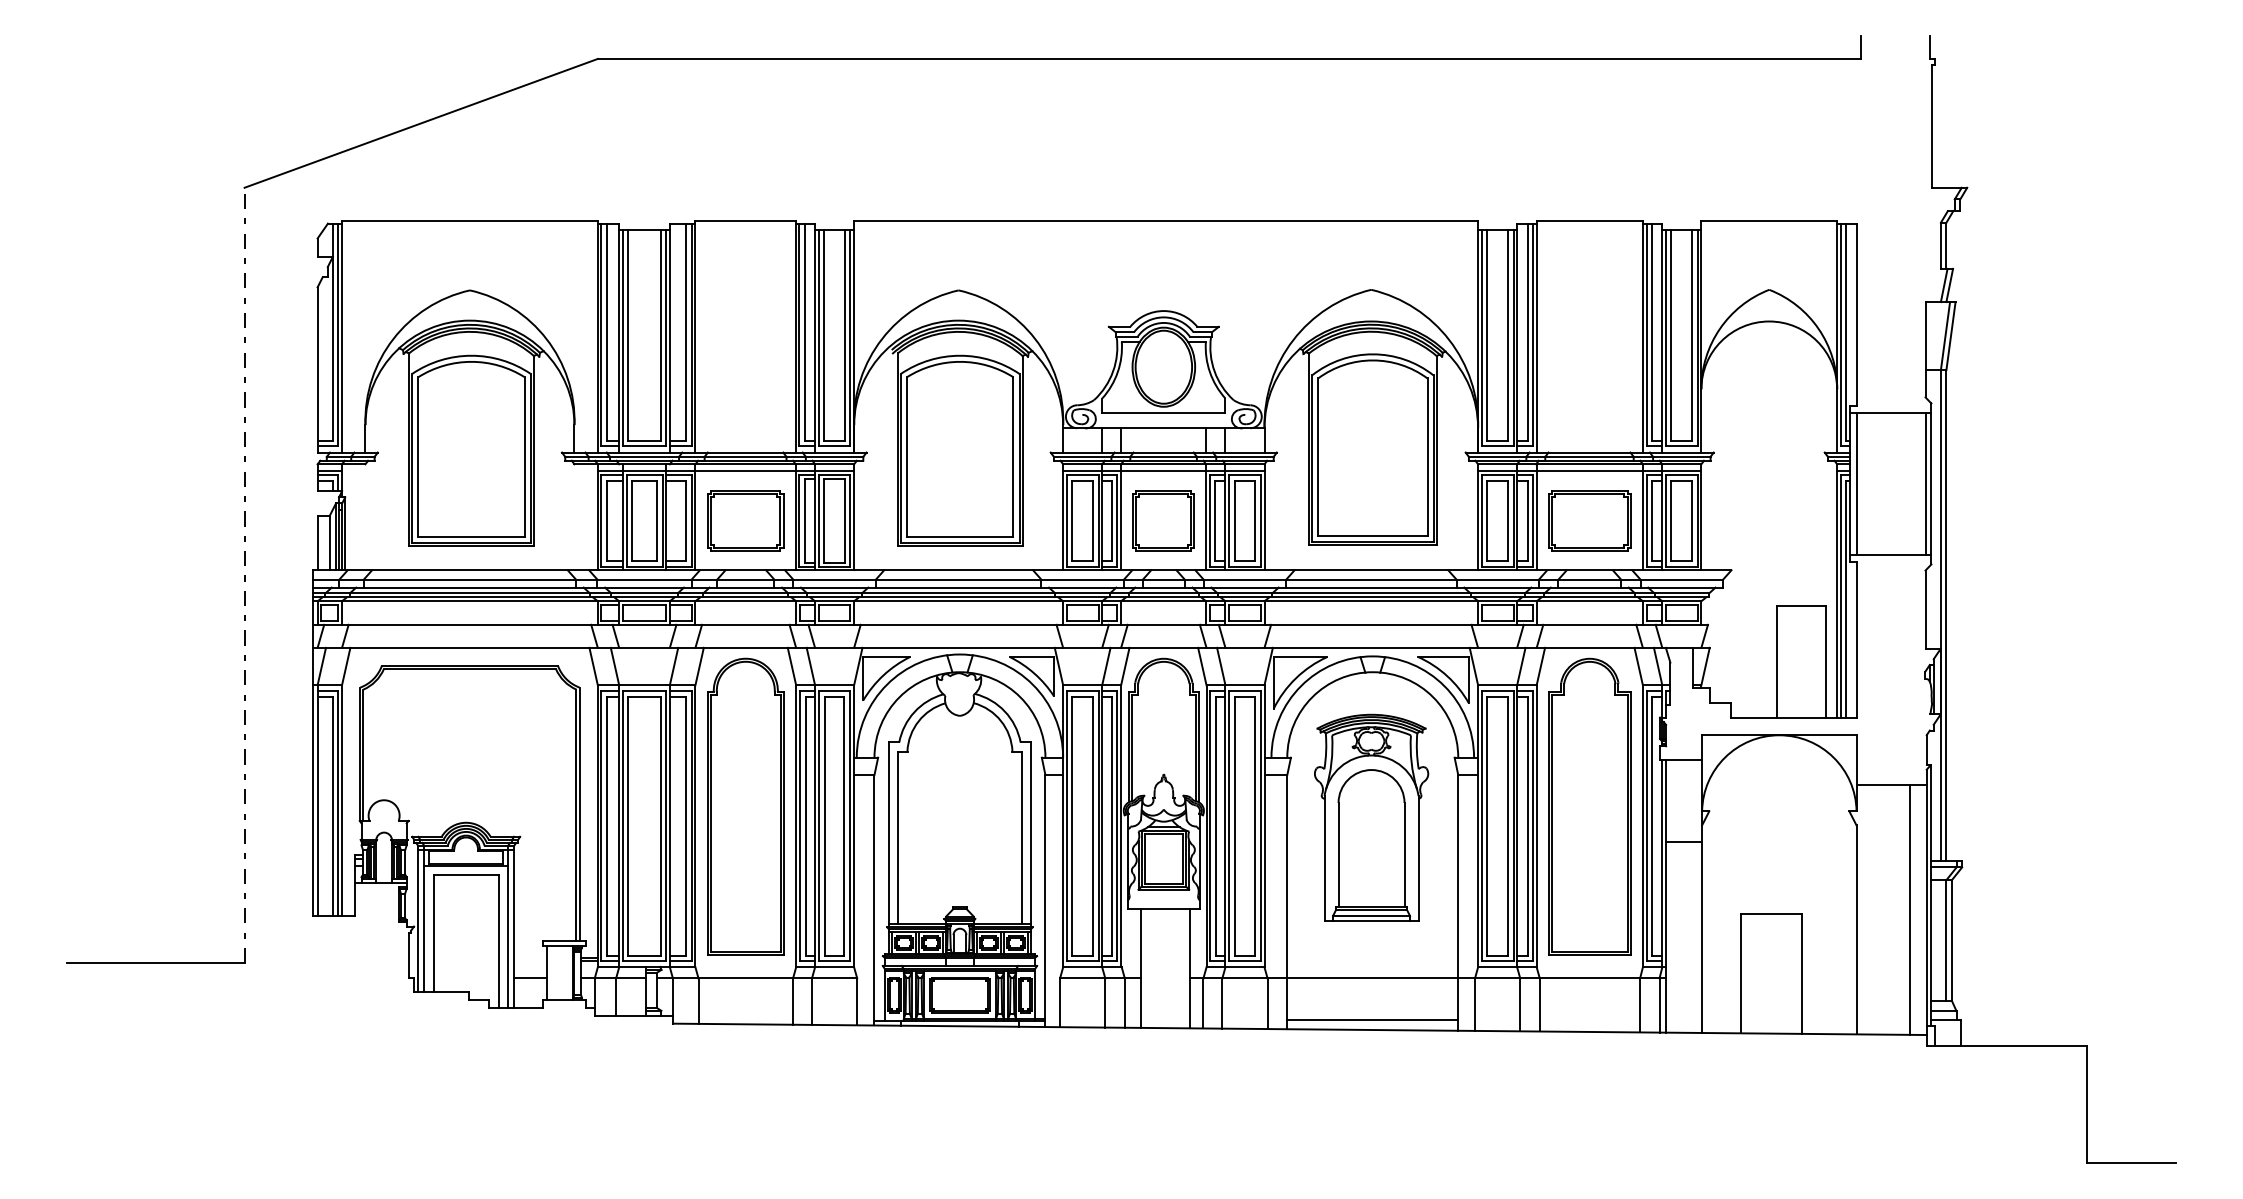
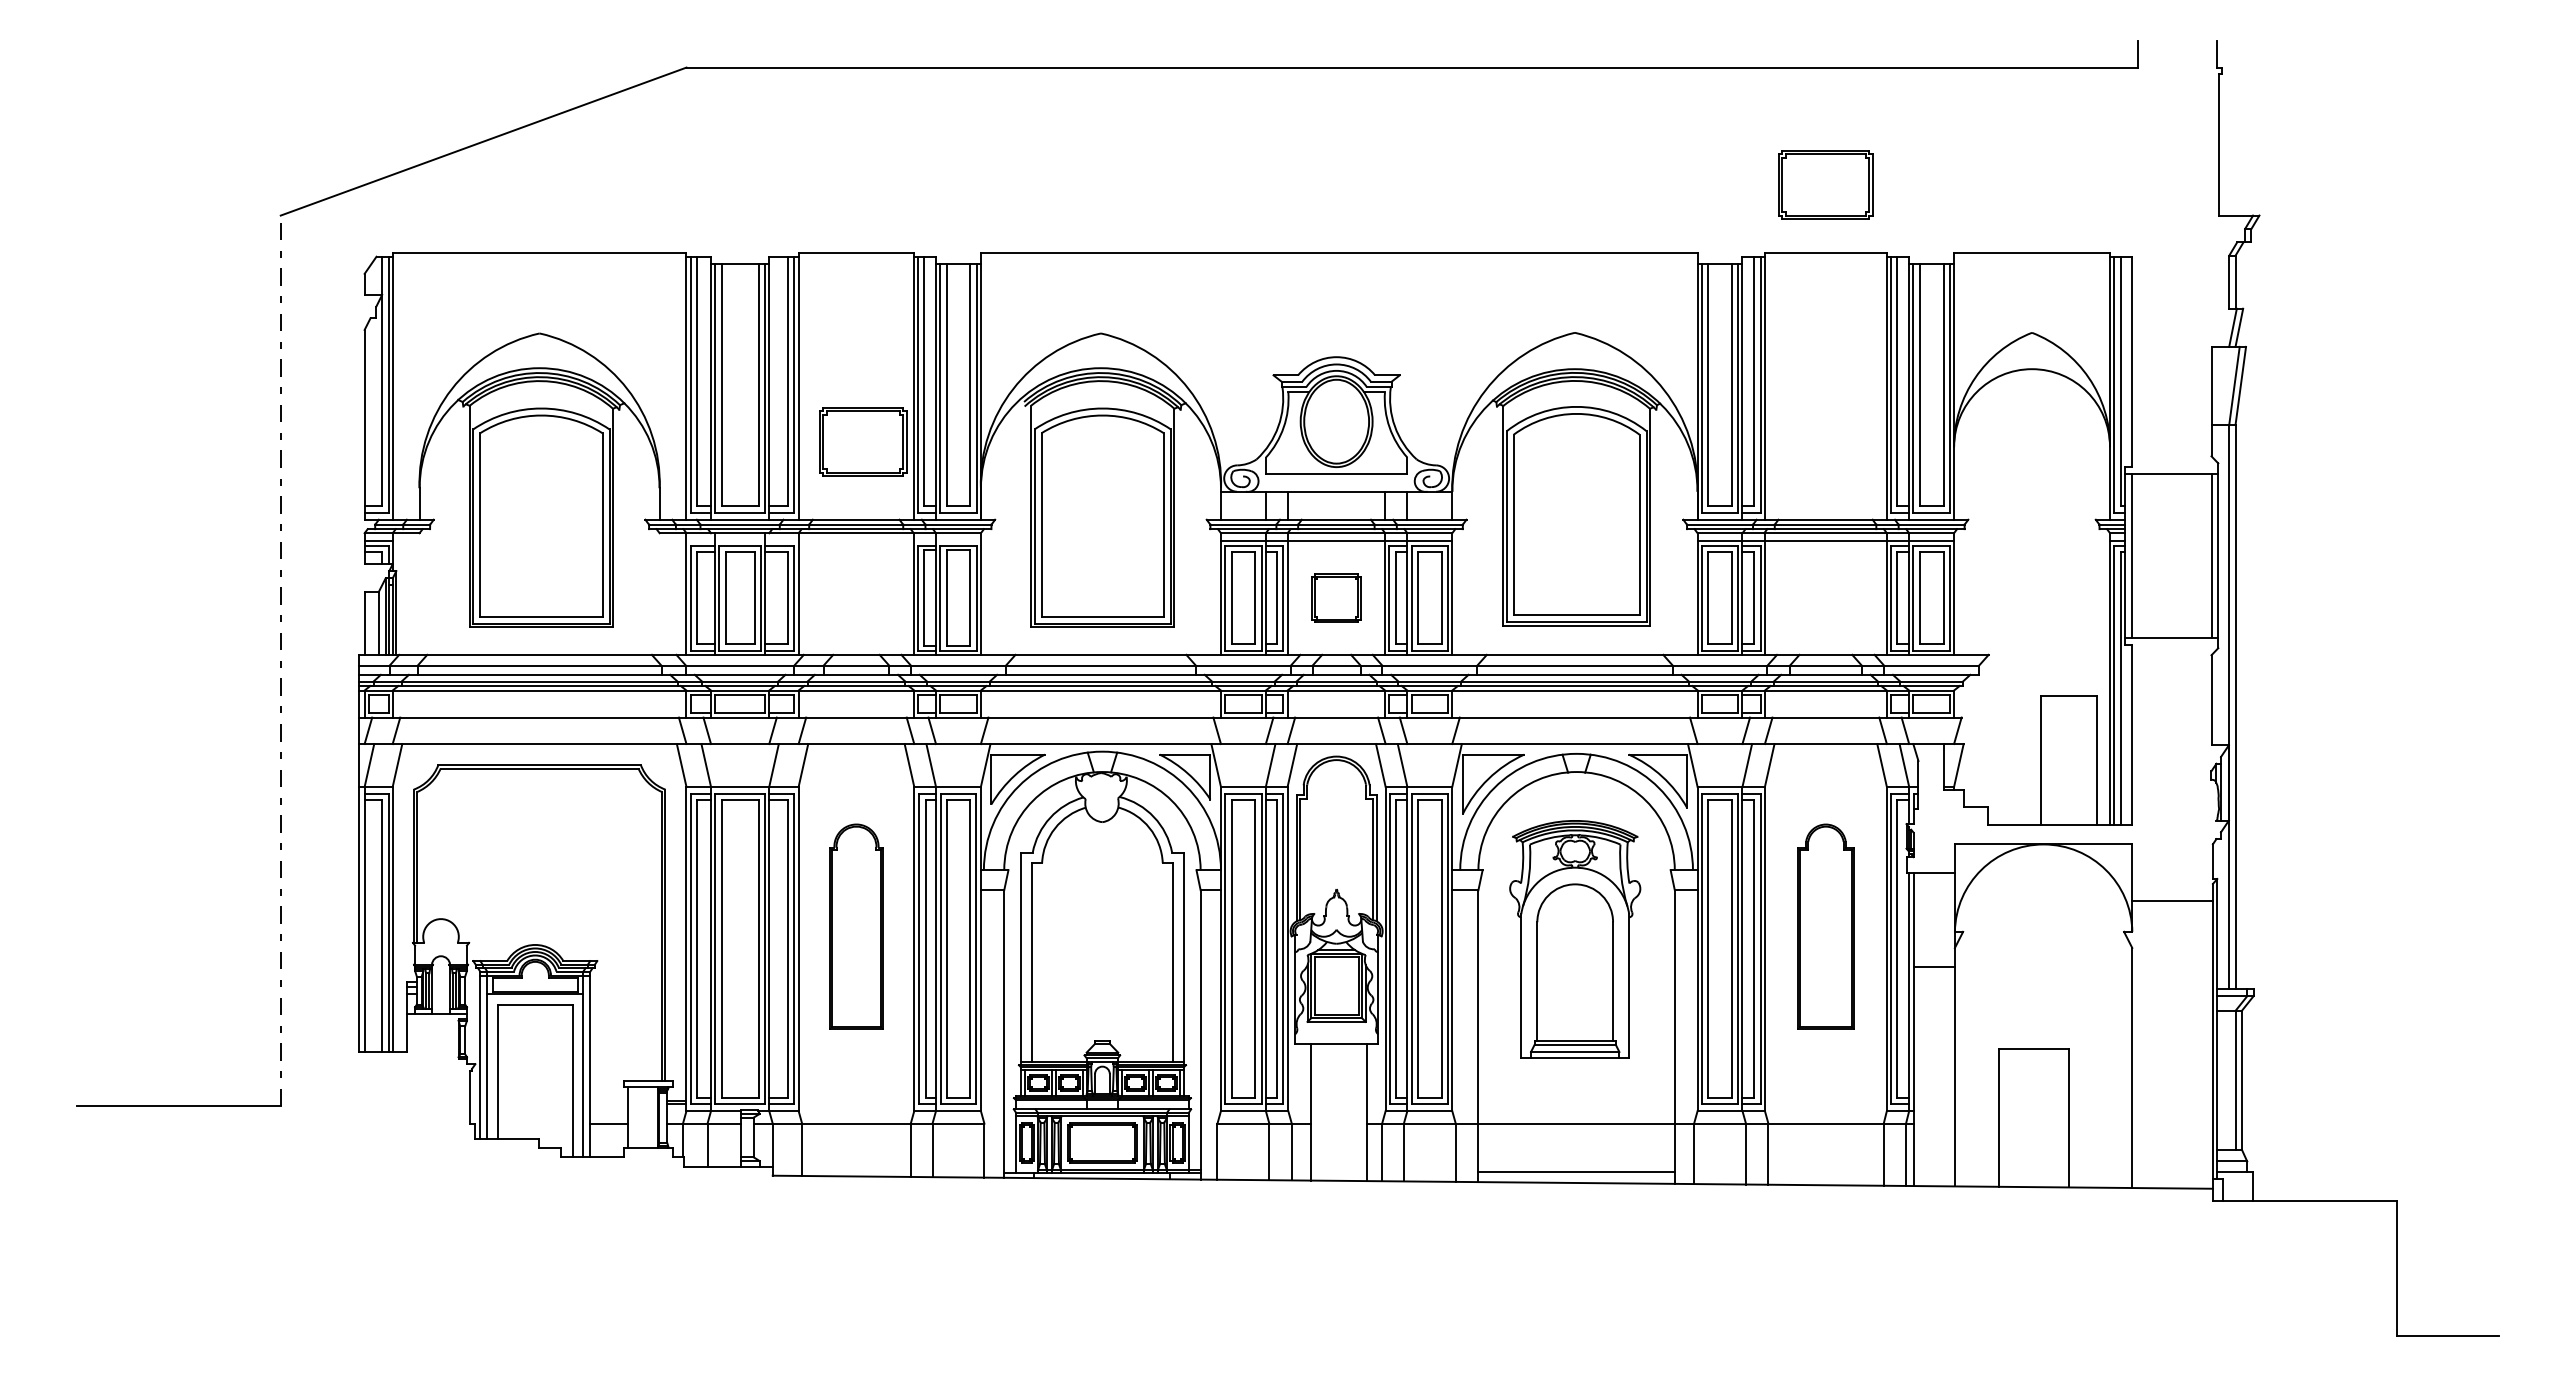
line: (725, 471) -> (833, 541), removed
part: (745, 520) -> (863, 441), moved
part: (1163, 520) -> (1336, 597), size x0.7
part: (1589, 520) -> (1825, 184), moved
part: (745, 806) -> (856, 926), size x0.6
part: (1589, 806) -> (1825, 926), size x0.6
line: (1909, 909) -> (2193, 1044), removed

